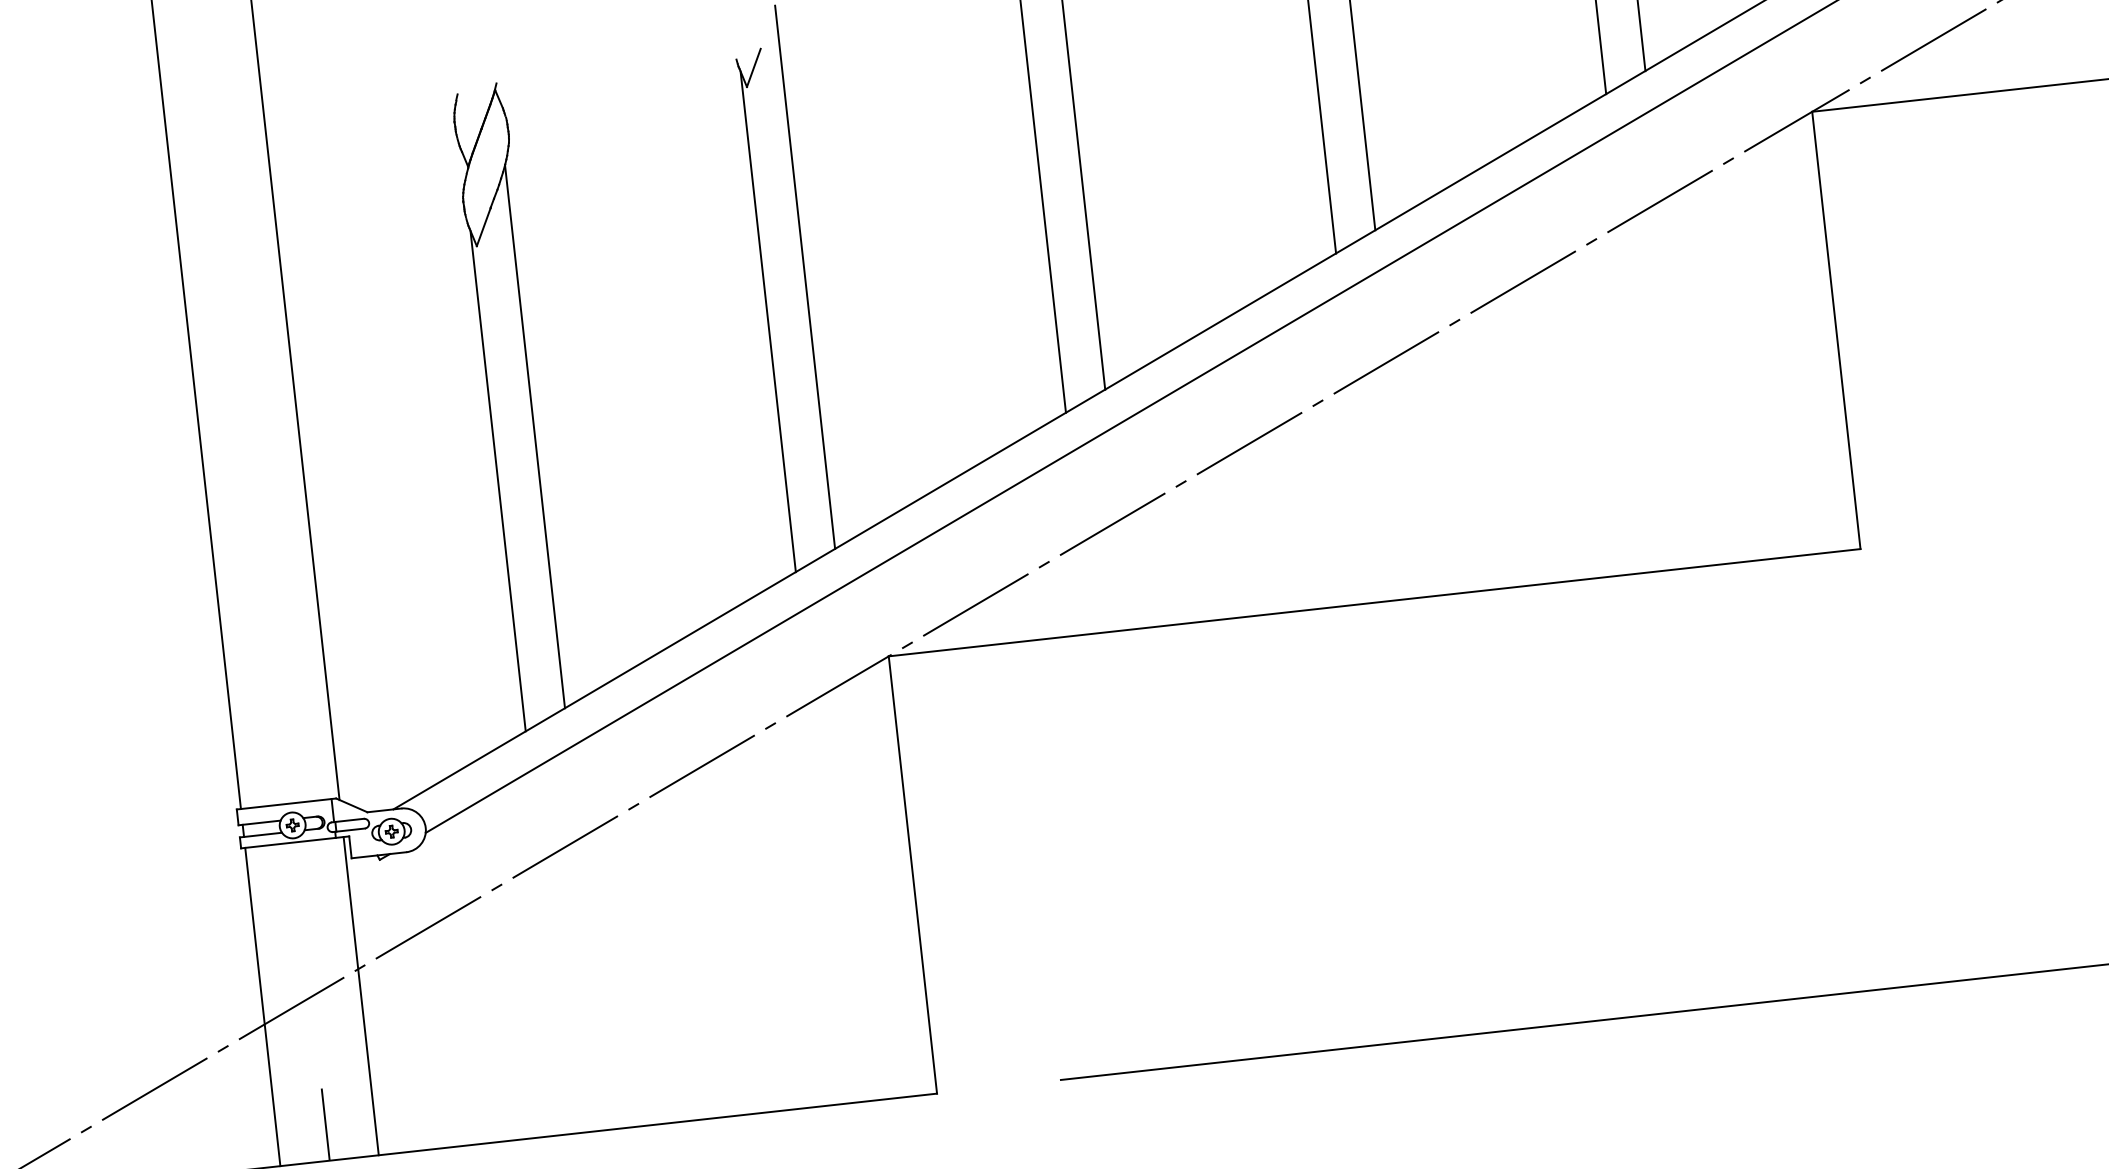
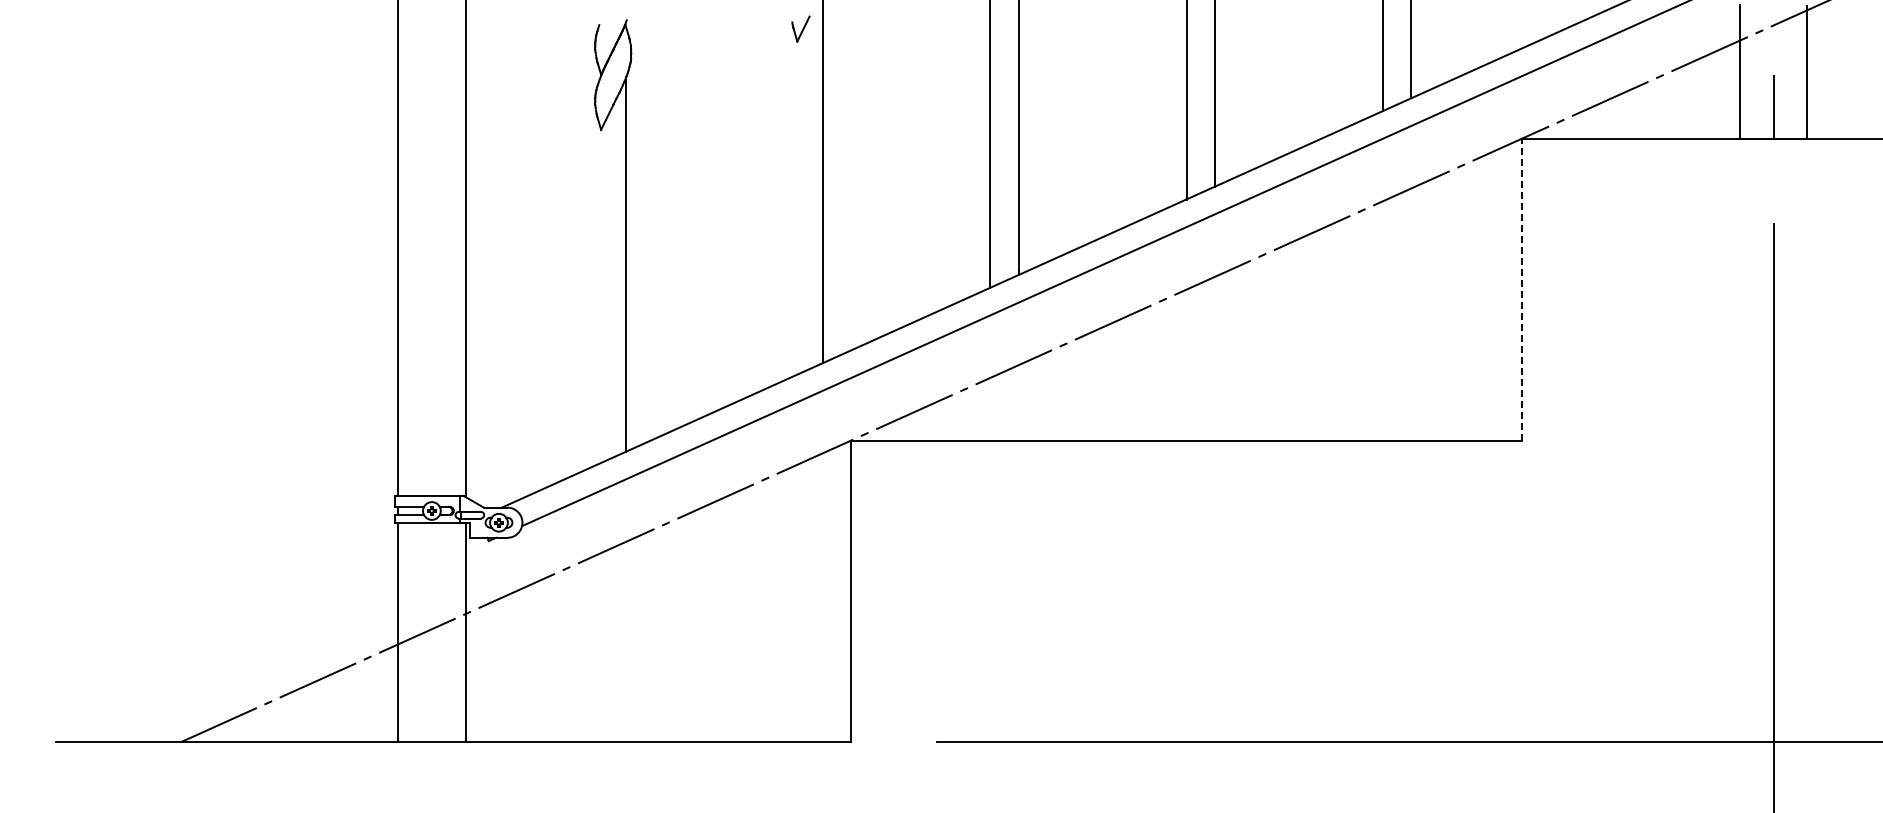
line: (768, 322) -> (794, 203), removed
line: (1835, 330) -> (1521, 289), solid -> dashed
line: (497, 480) -> (597, 291), removed
line: (325, 1124) -> (431, 717), removed

